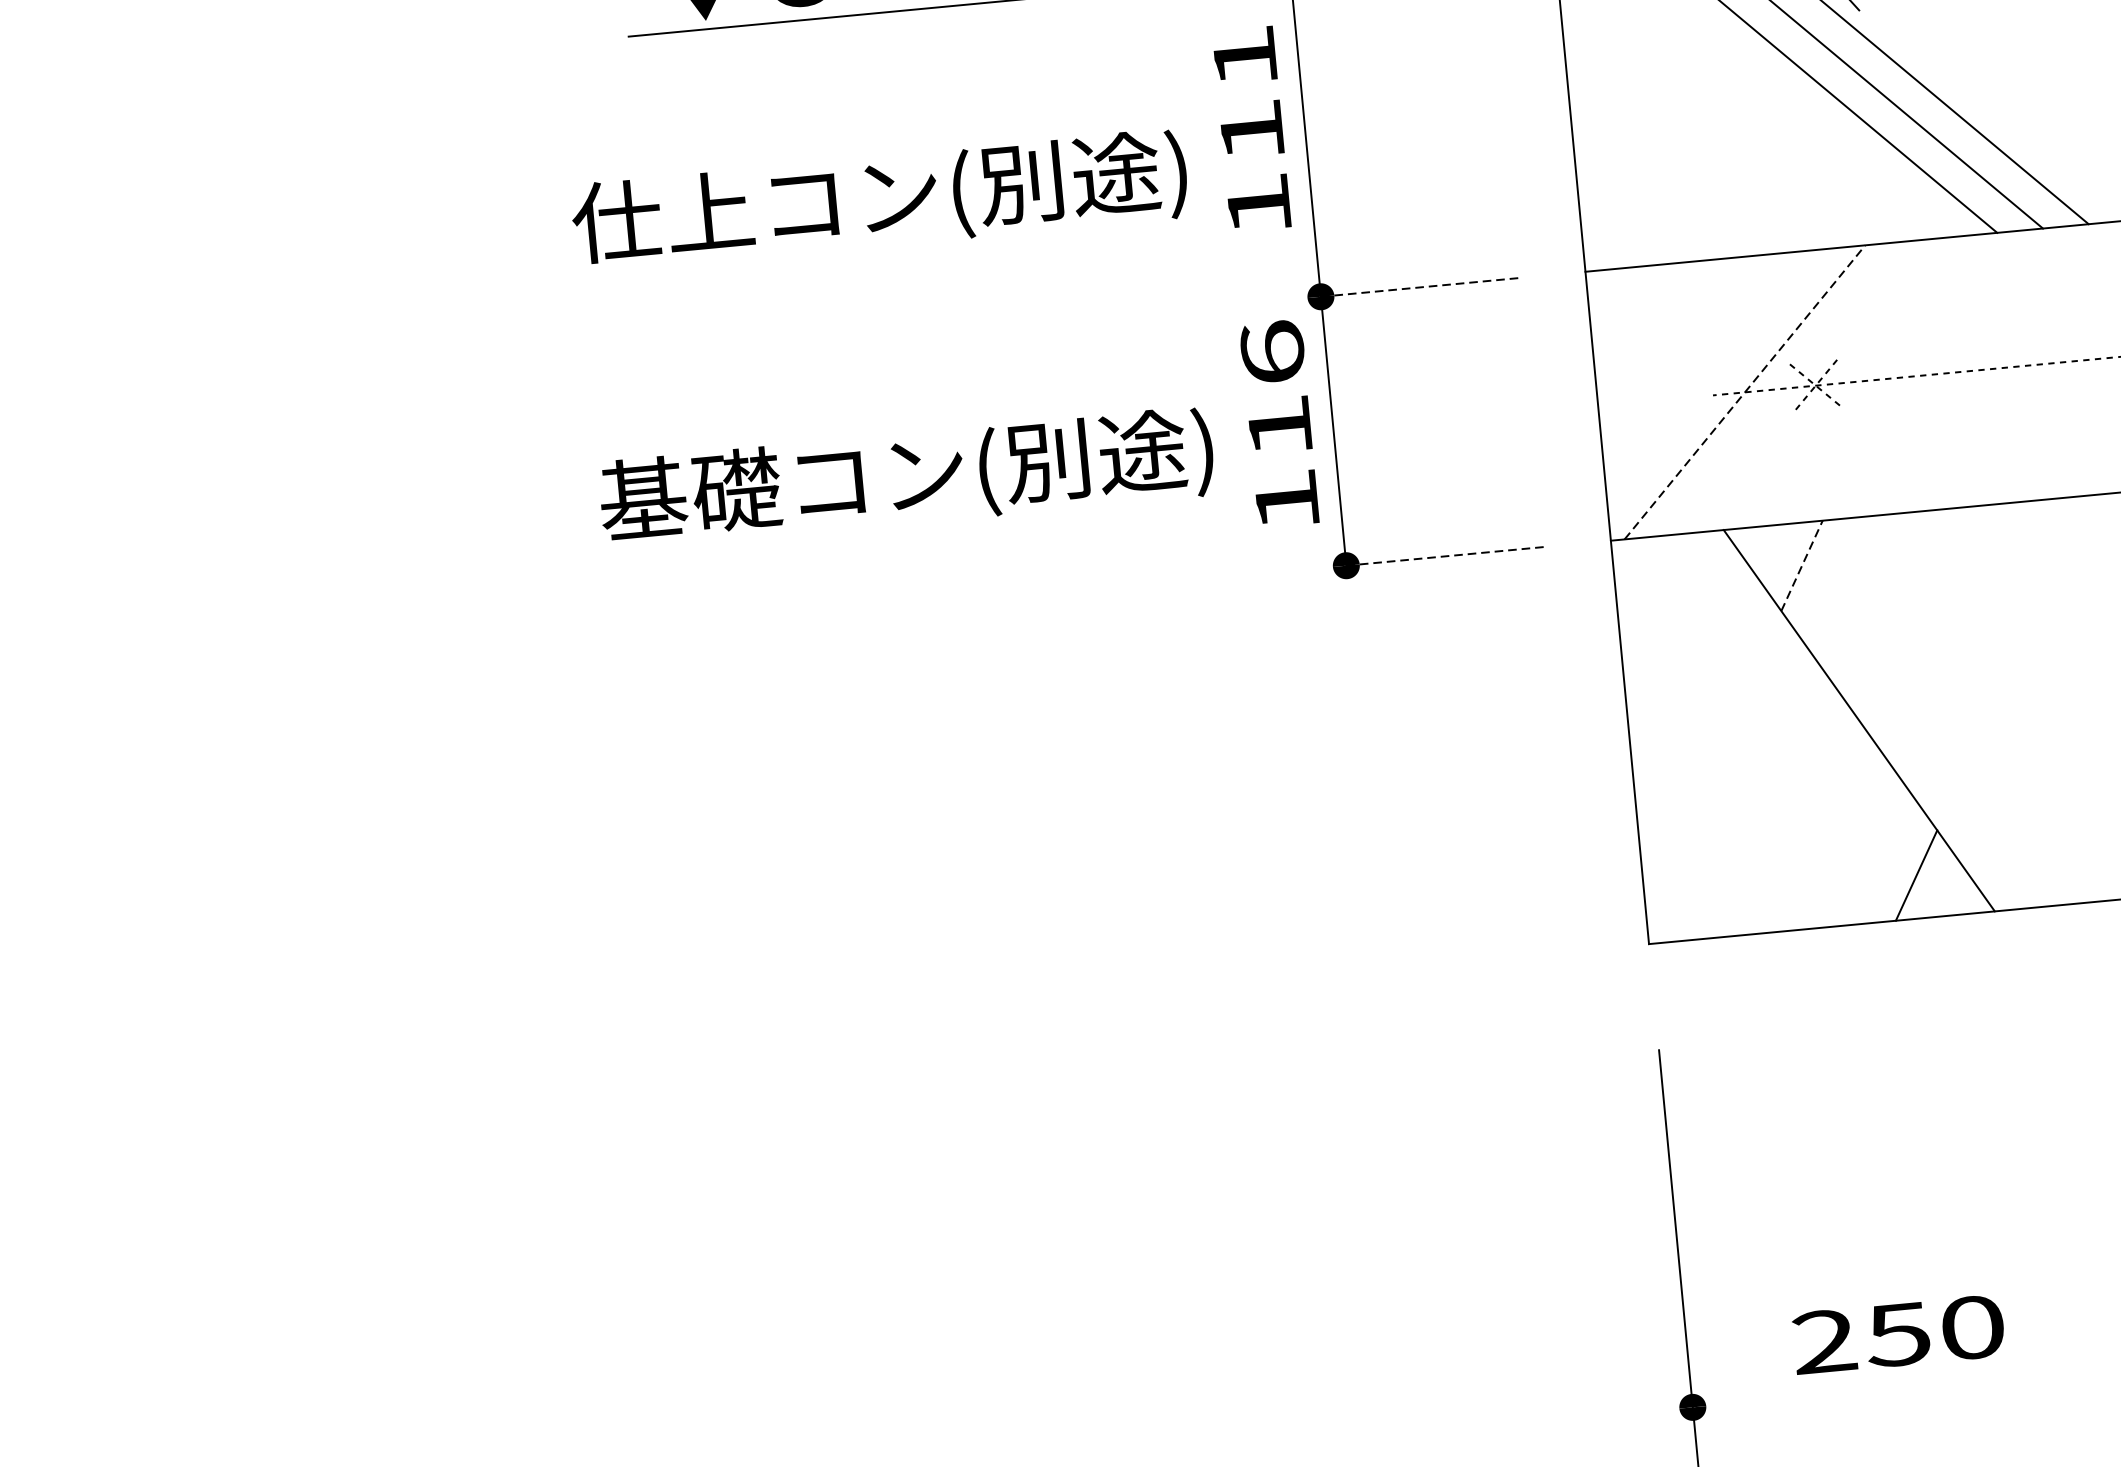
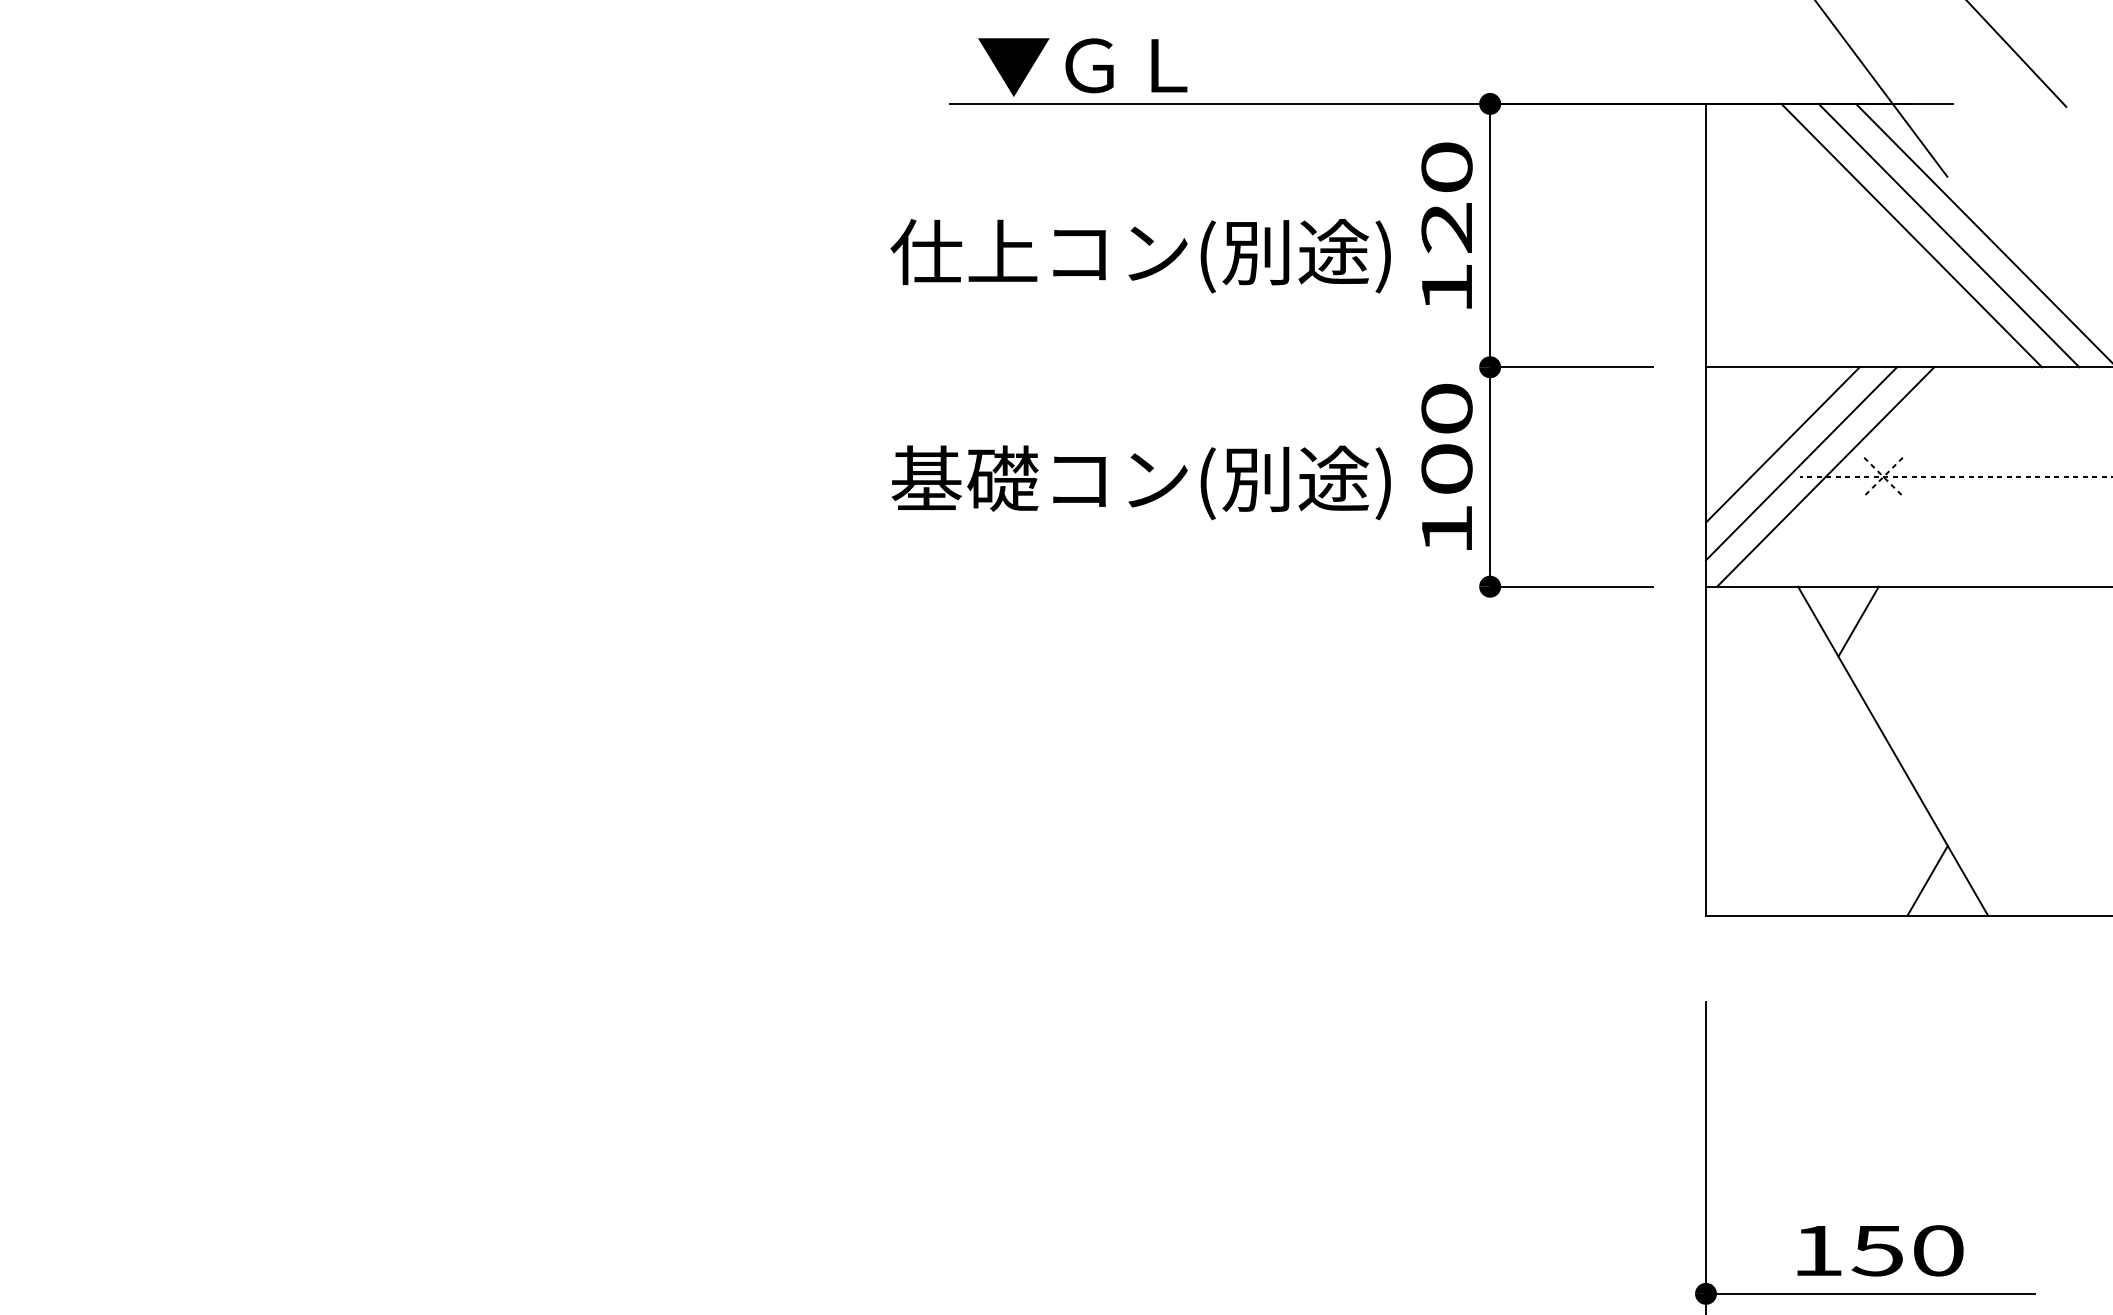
text: (1247, 93) -> (1446, 197), 111 -> 120
line: (1420, 287) -> (1571, 367), dashed -> solid
line: (1688, 357) -> (1782, 444), added
line: (1713, 378) -> (1801, 463), added
text: (1275, 389) -> (1446, 438), 116 -> 100
line: (1745, 391) -> (1826, 476), dashed -> solid
line: (1446, 556) -> (1571, 586), dashed -> solid
line: (1801, 565) -> (1858, 621), dashed -> solid
text: (1824, 1341) -> (1817, 1250), 250 -> 150
line: (1894, 1387) -> (1870, 1293), added

